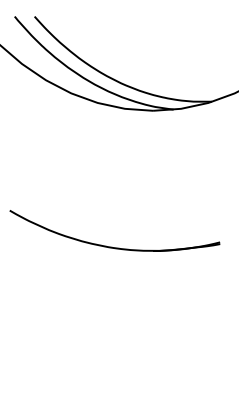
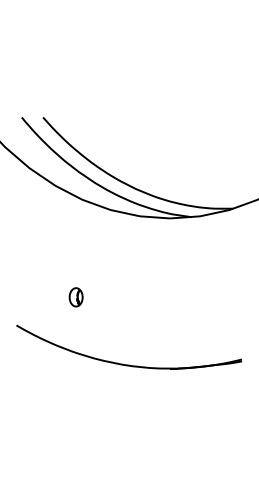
part: (64, 184) -> (75, 297), added

